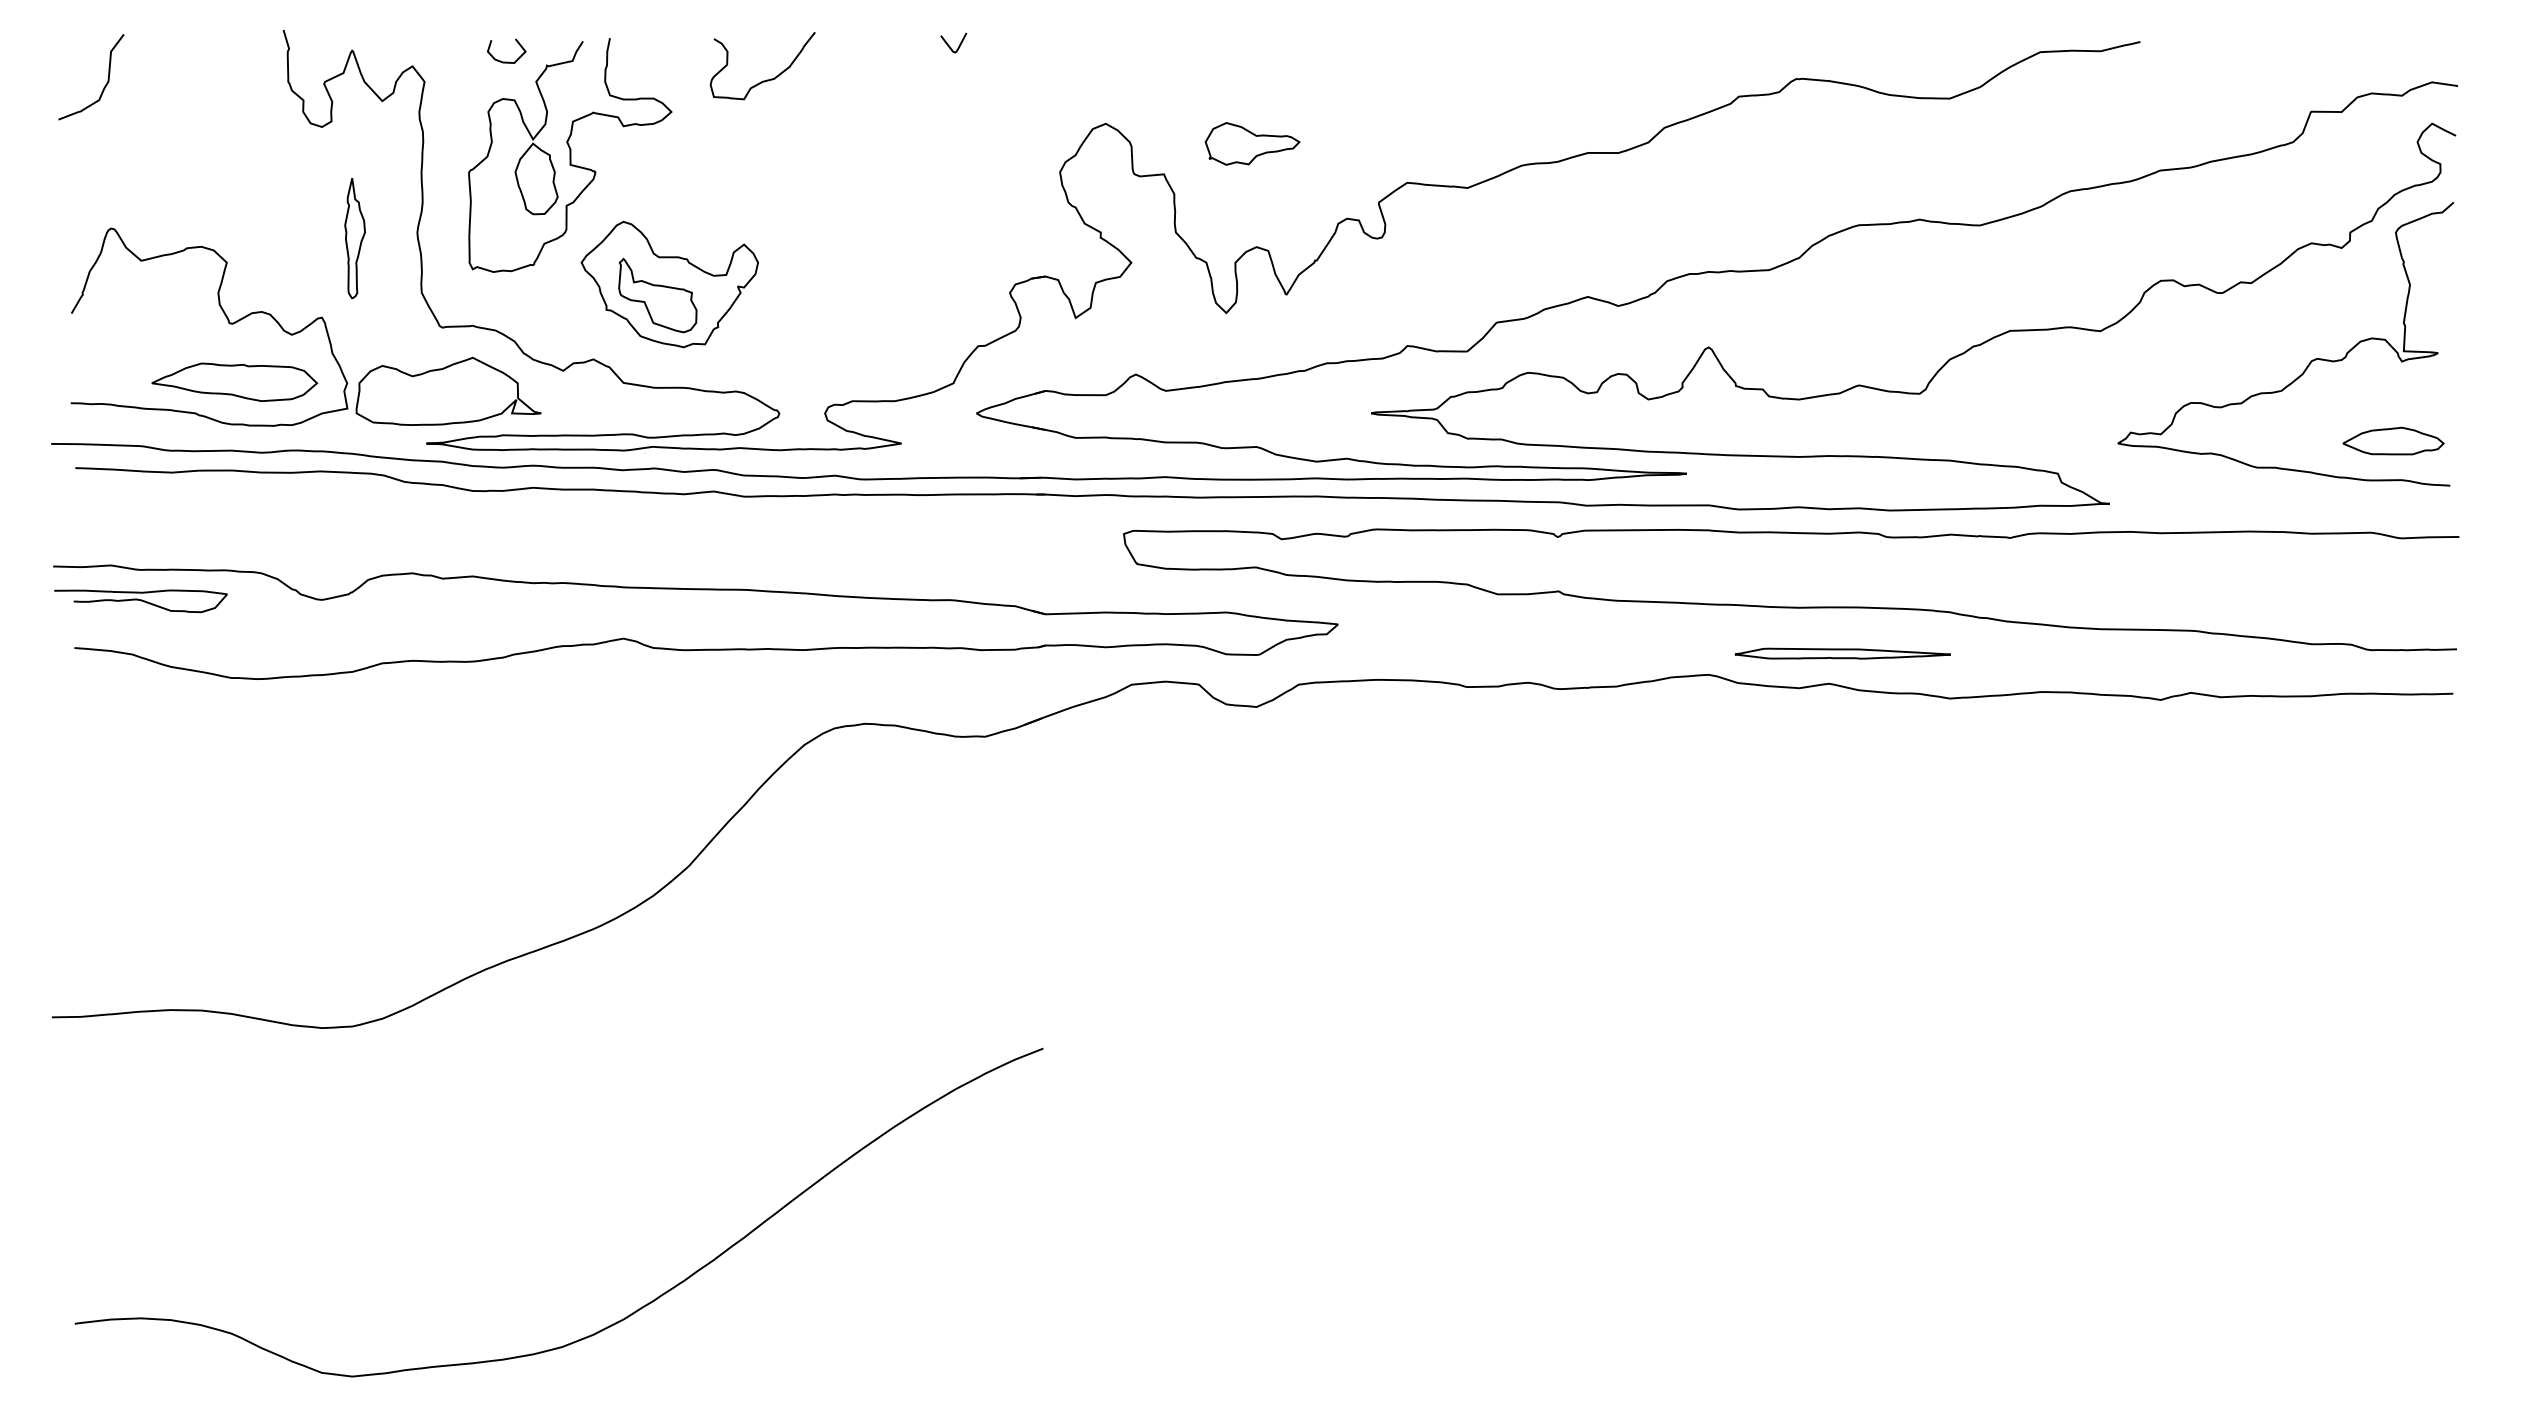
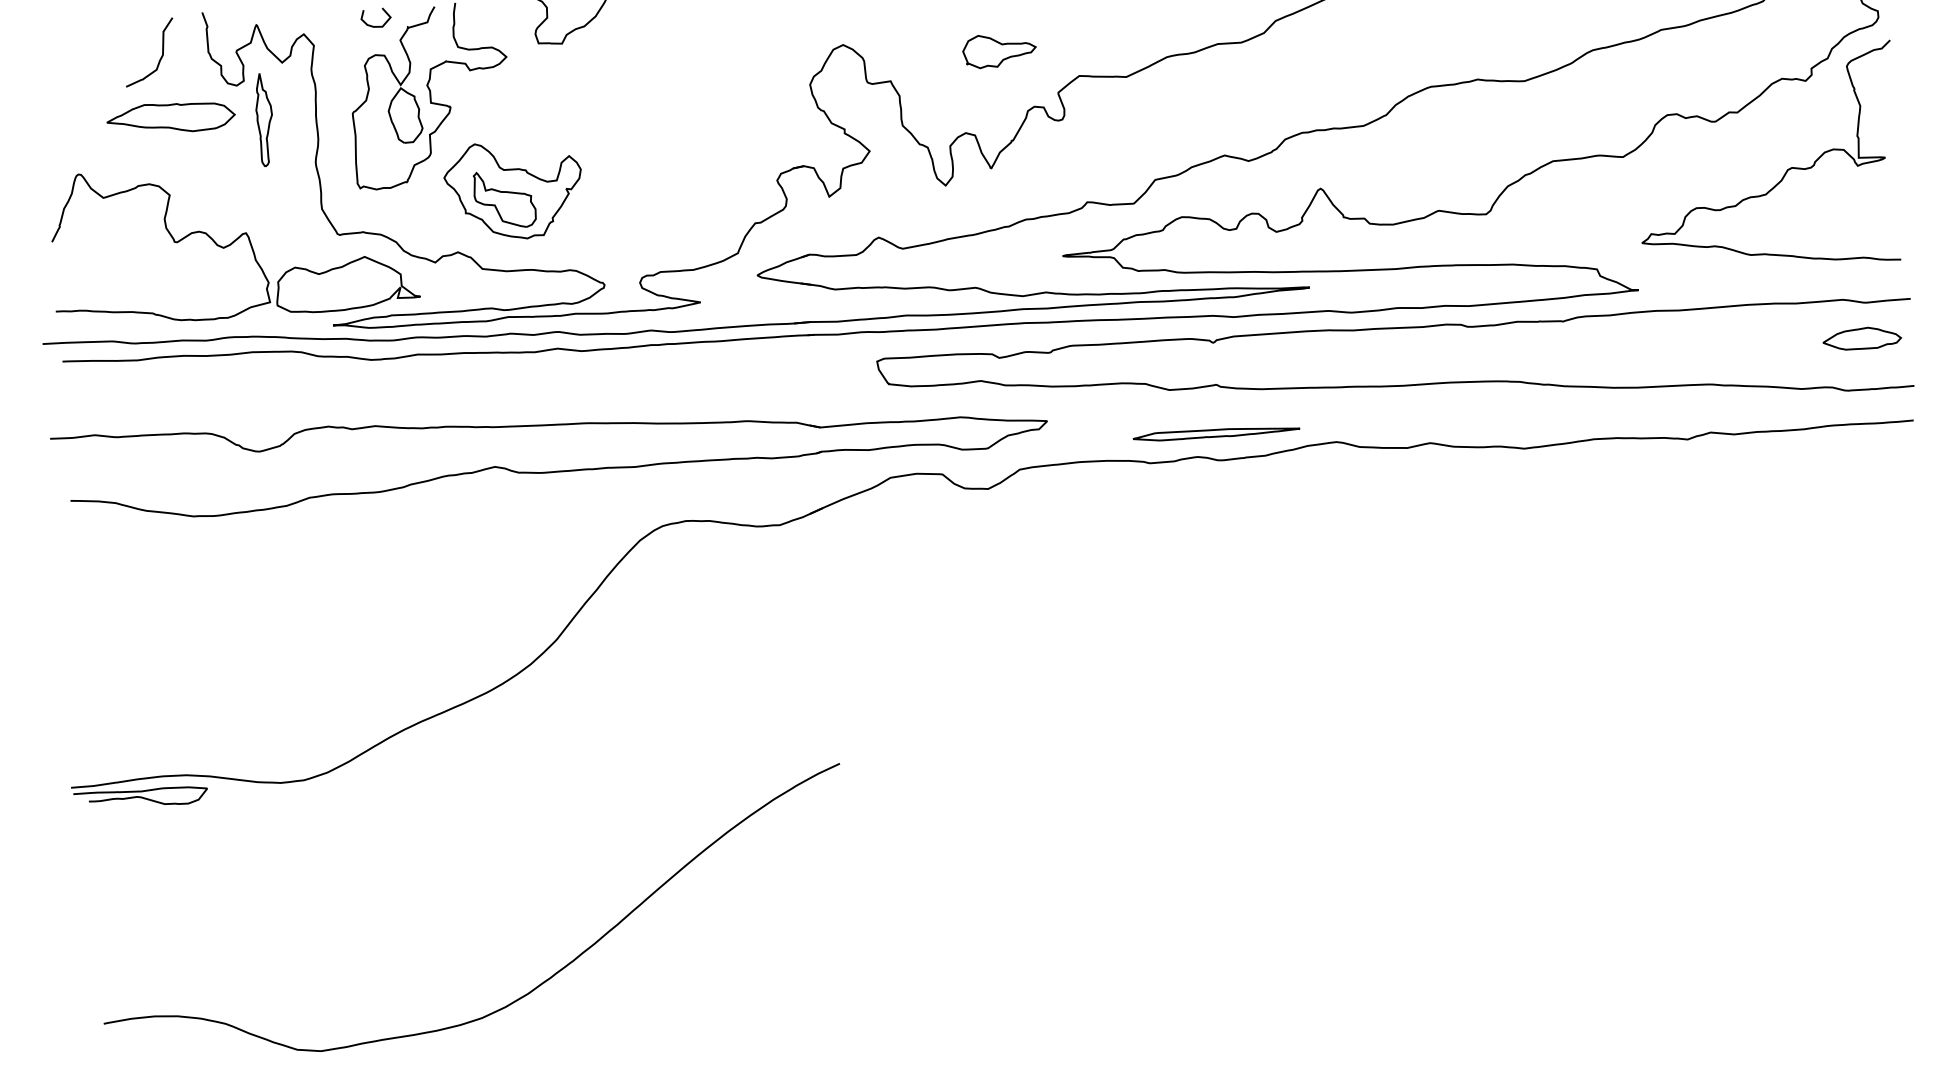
curve: (103, 87) -> (159, 59), moved
part: (1252, 143) -> (999, 50), moved
part: (354, 238) -> (264, 120), moved
part: (234, 381) -> (170, 117), moved
part: (2393, 440) -> (1862, 338), moved
curve: (140, 600) -> (140, 797), moved
part: (1842, 653) -> (1216, 433), moved

